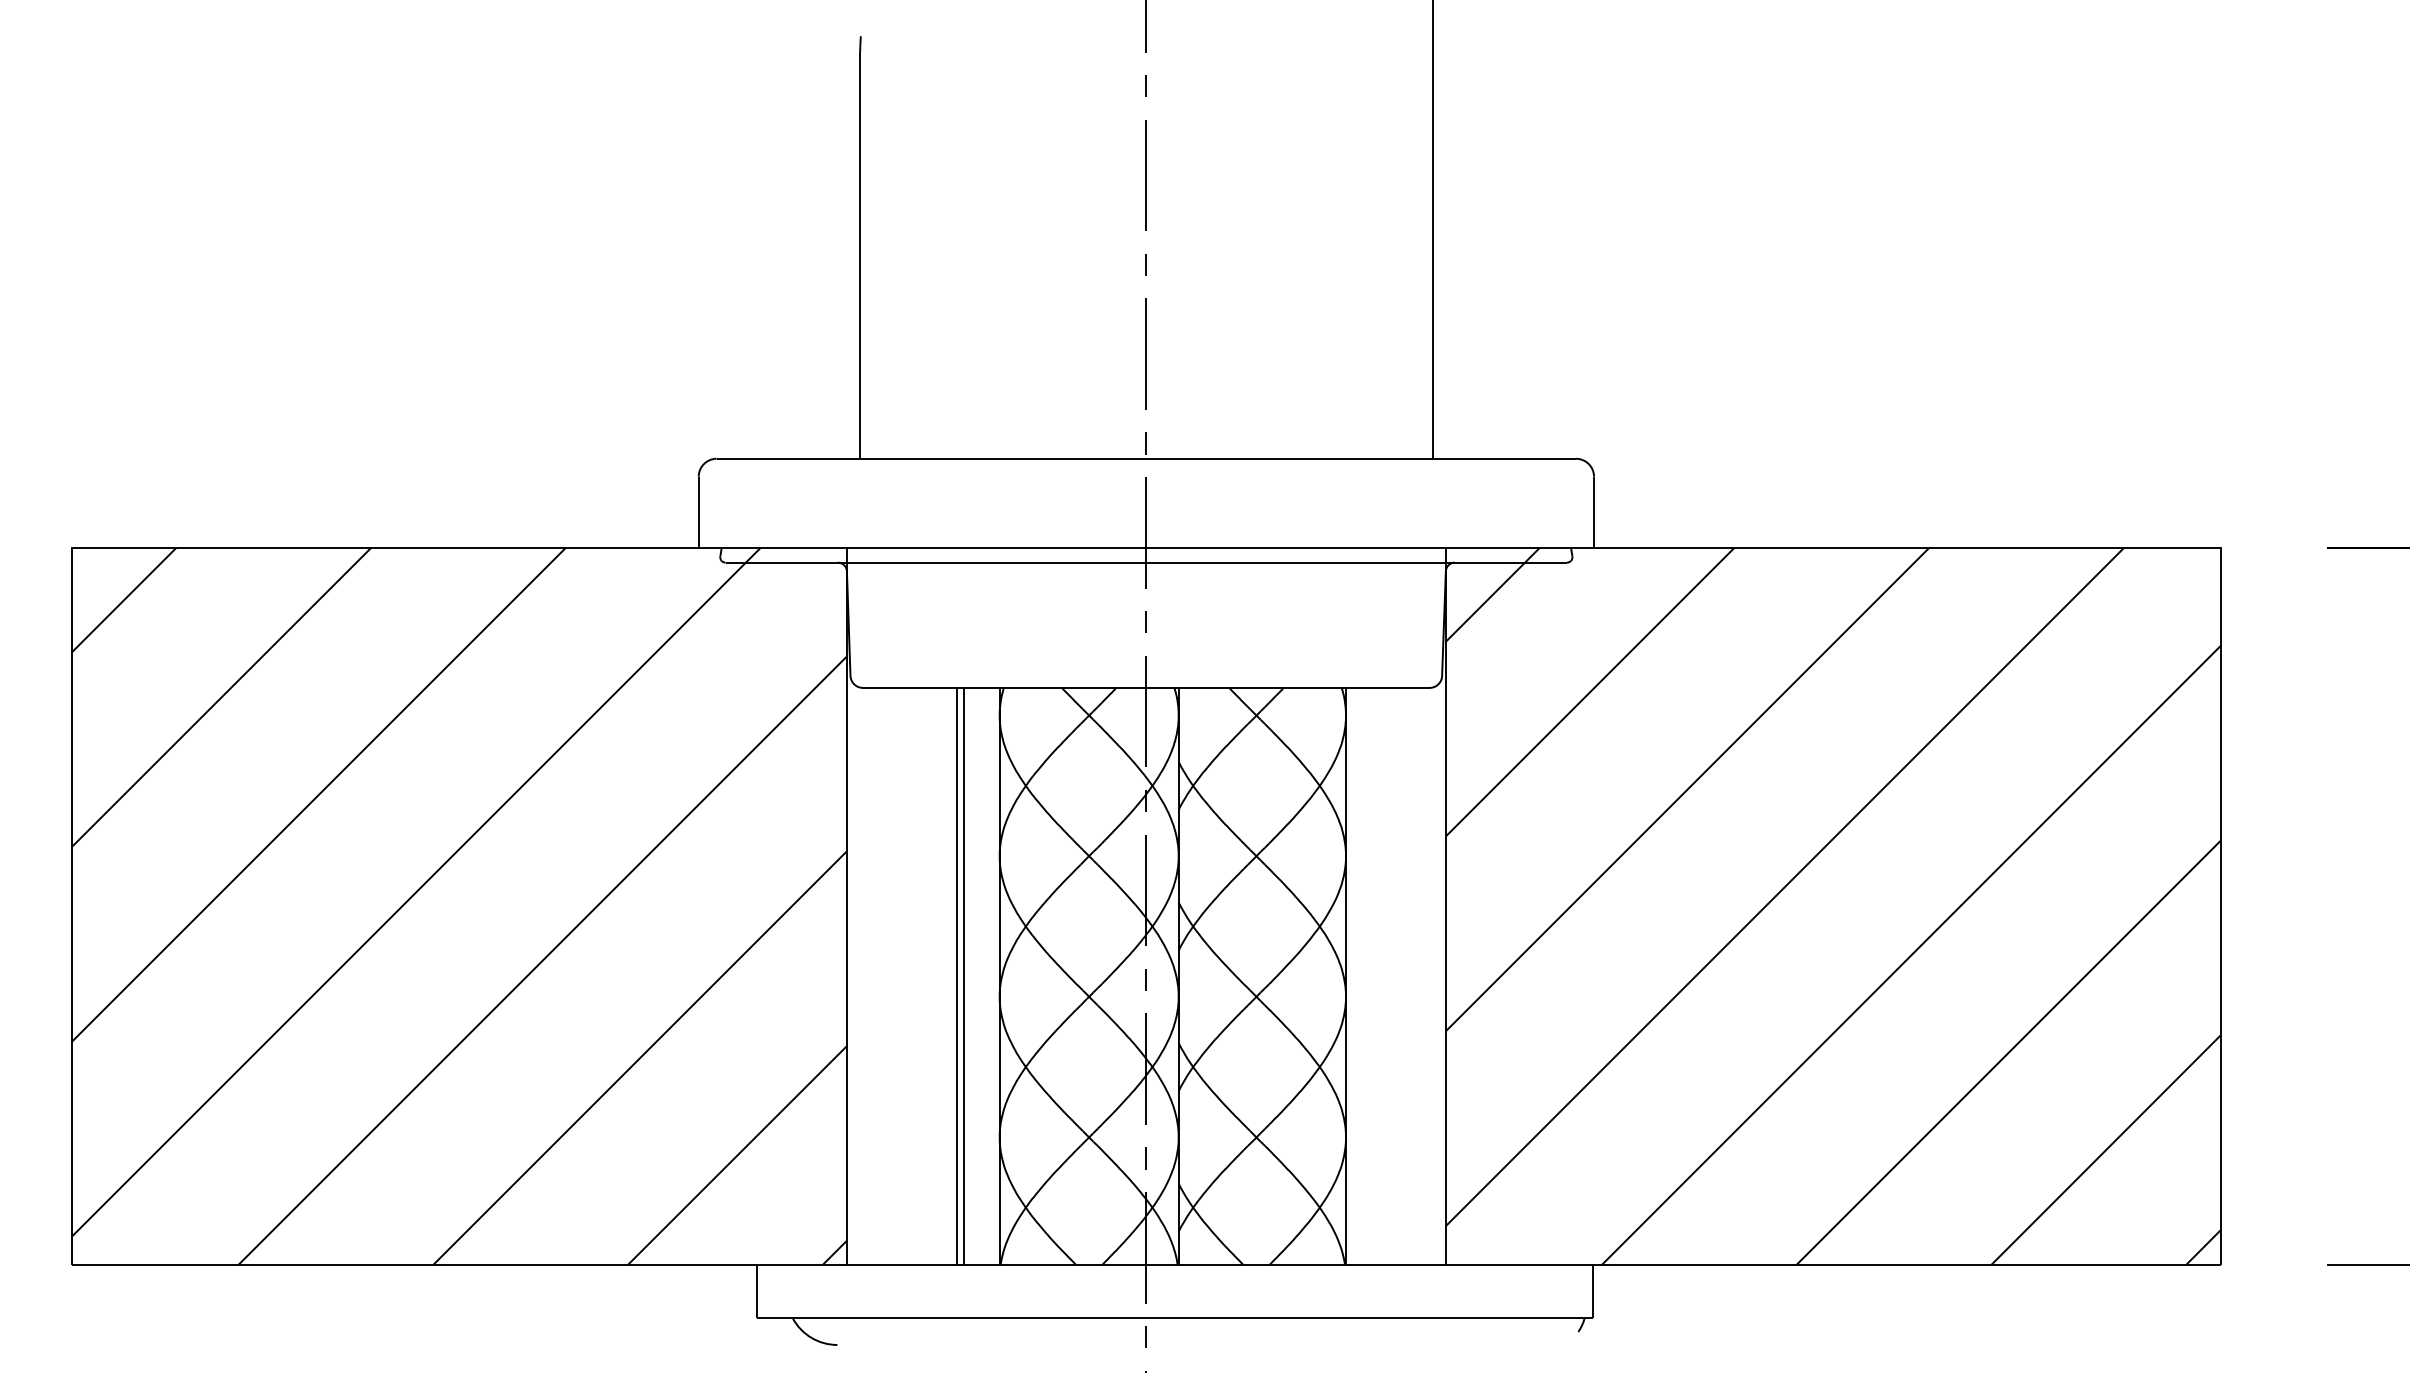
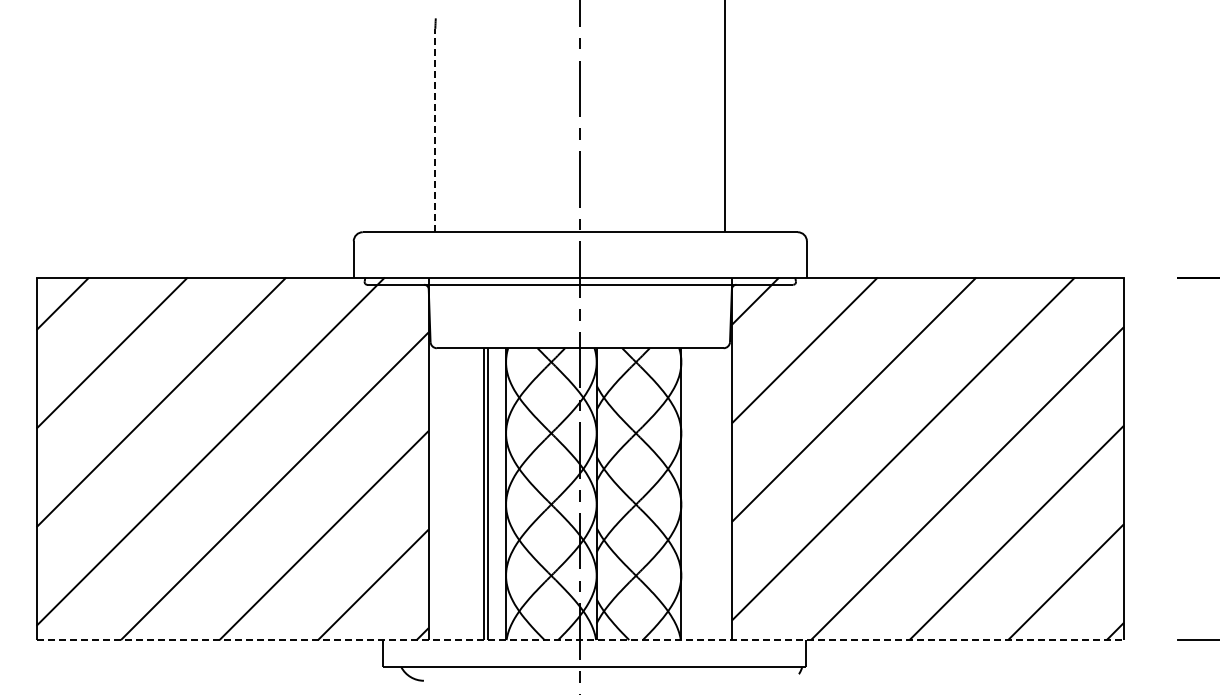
line: (860, 257) -> (435, 130), solid -> dashed
line: (1146, 1265) -> (580, 640), solid -> dashed

